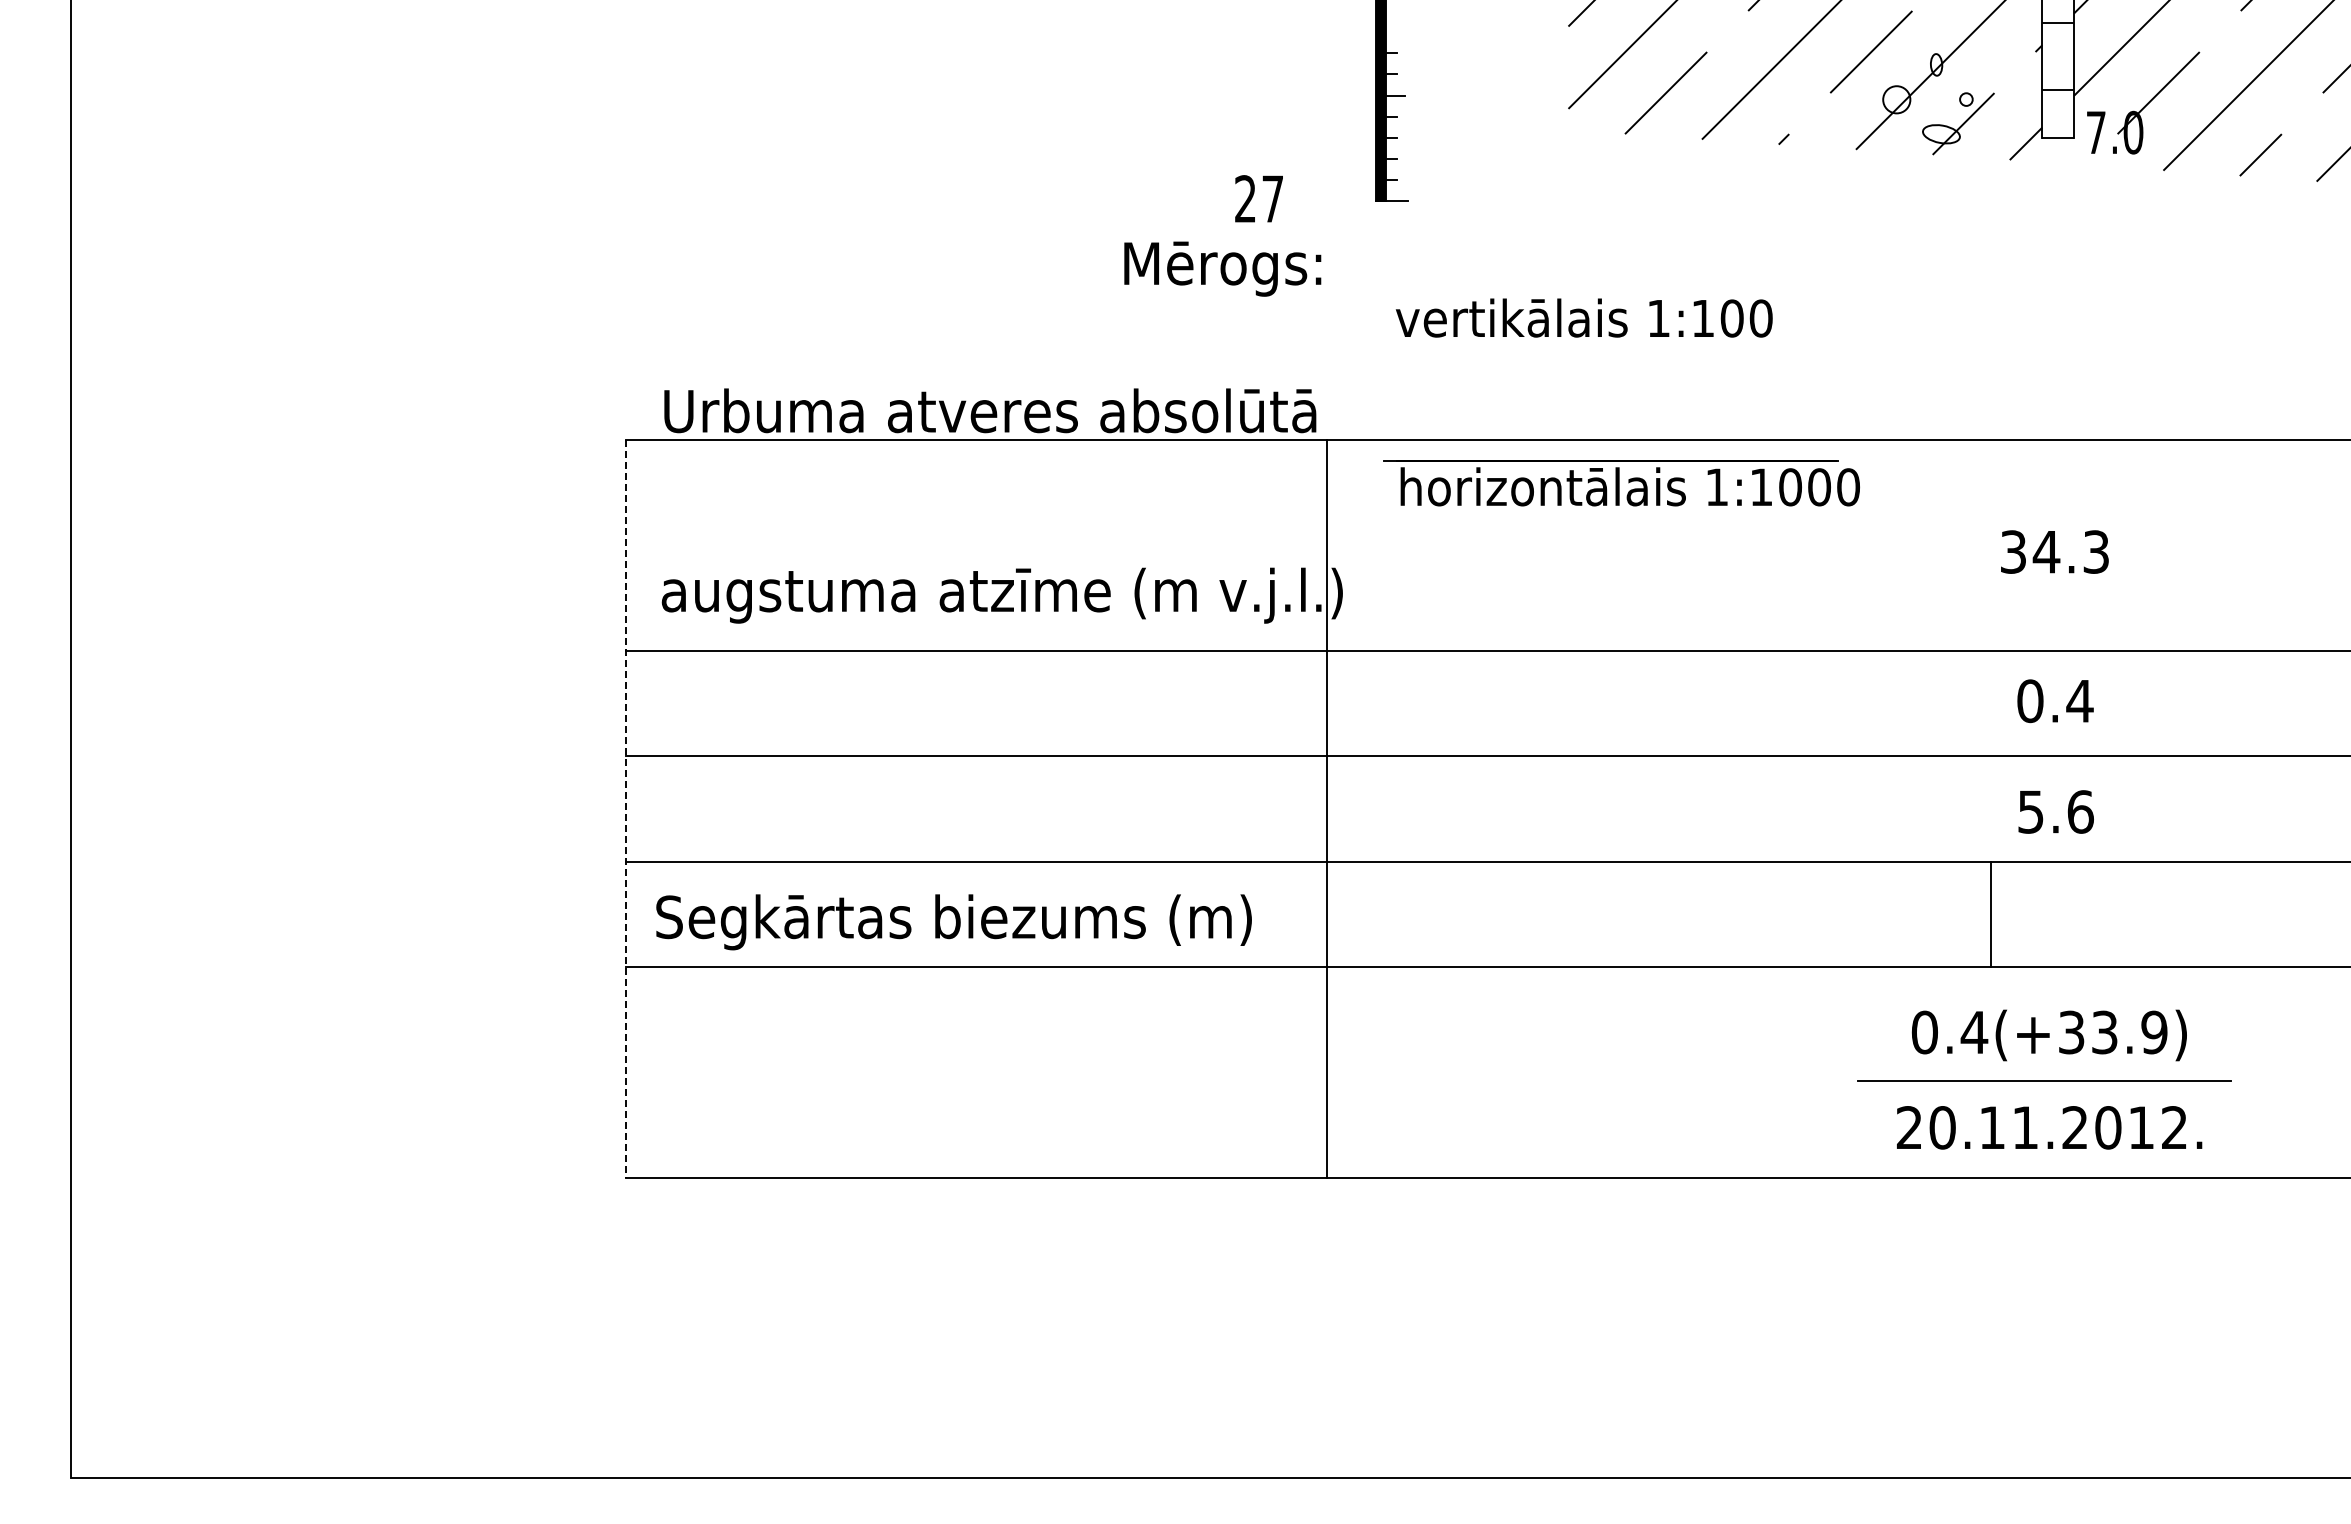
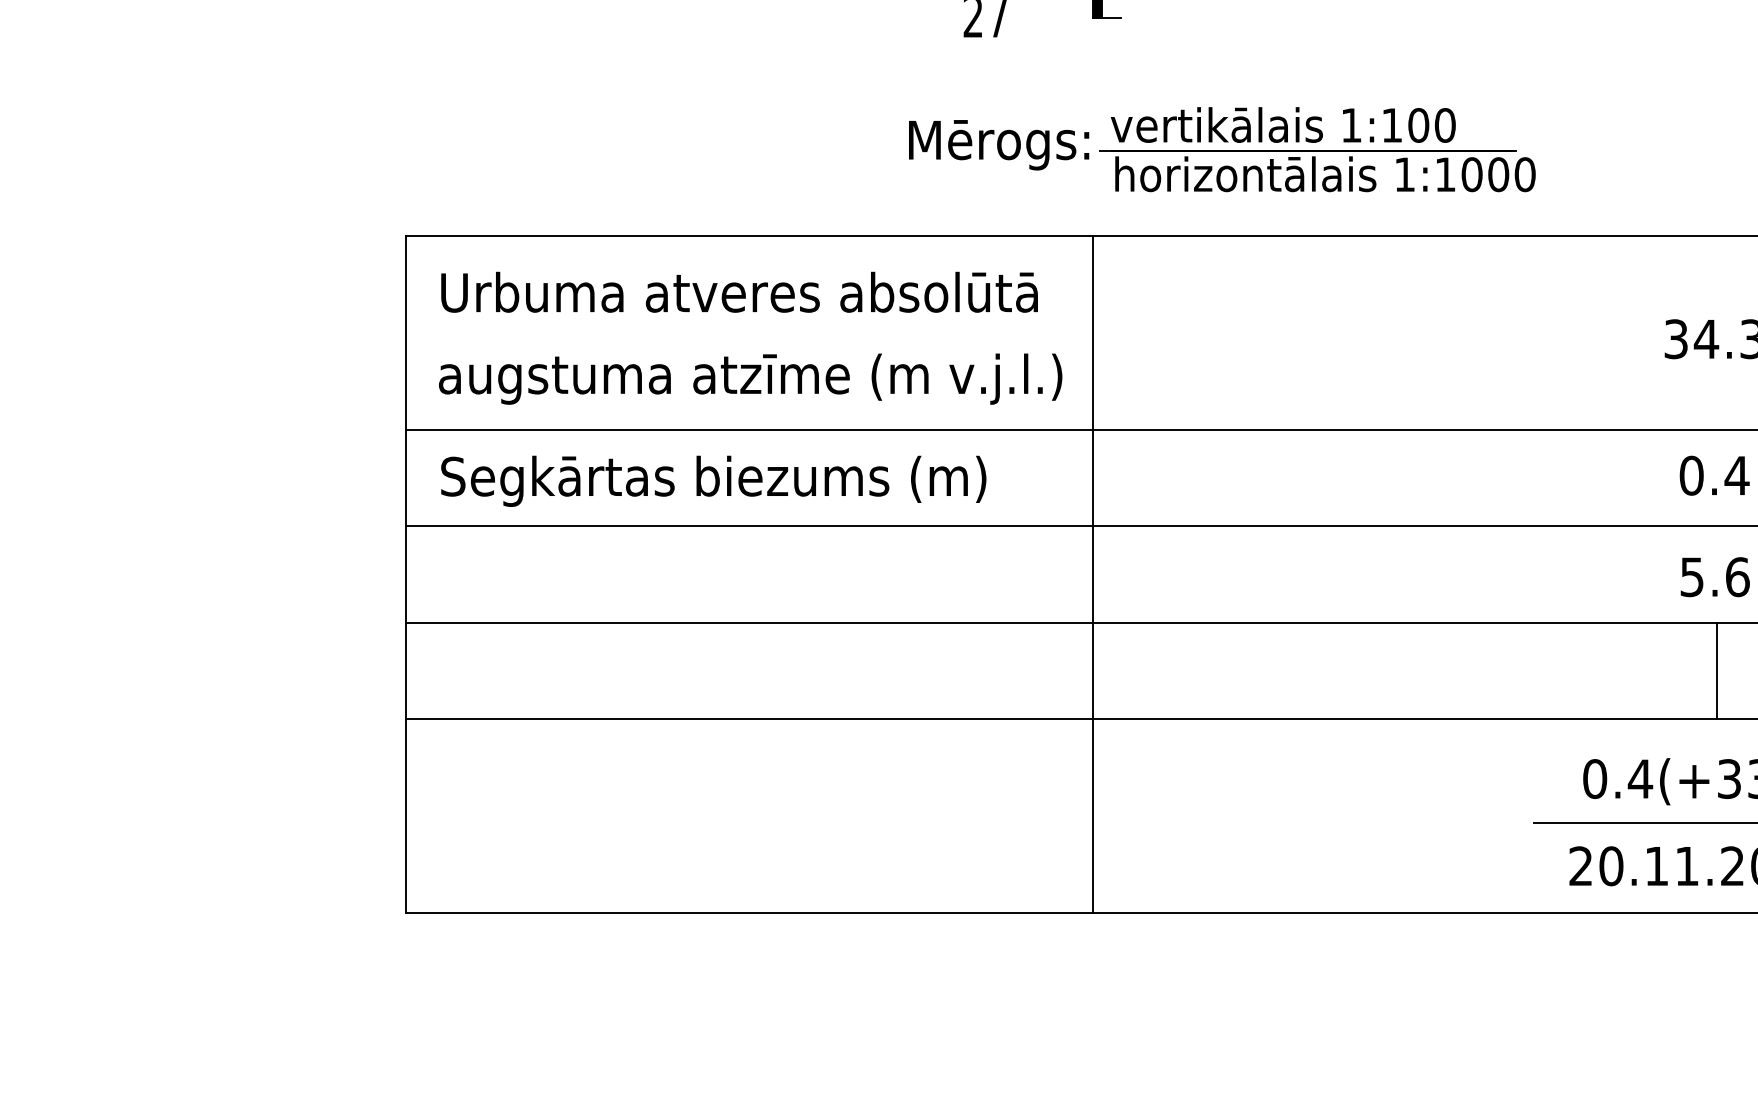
text: (1222, 268) -> (998, 144), moved
text: (990, 410) -> (739, 292), moved
part: (1621, 483) -> (1317, 171), moved
line: (1326, 808) -> (1092, 573), moved
line: (626, 809) -> (406, 574), dashed -> solid
line: (1991, 914) -> (1717, 670), moved
text: (953, 922) -> (713, 481), moved

